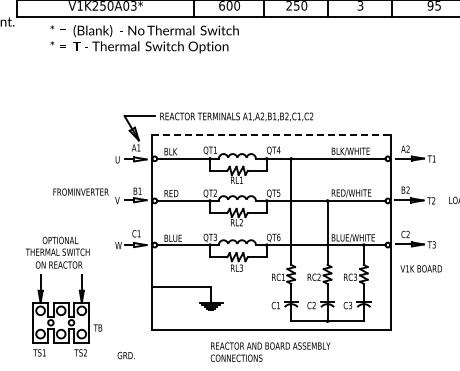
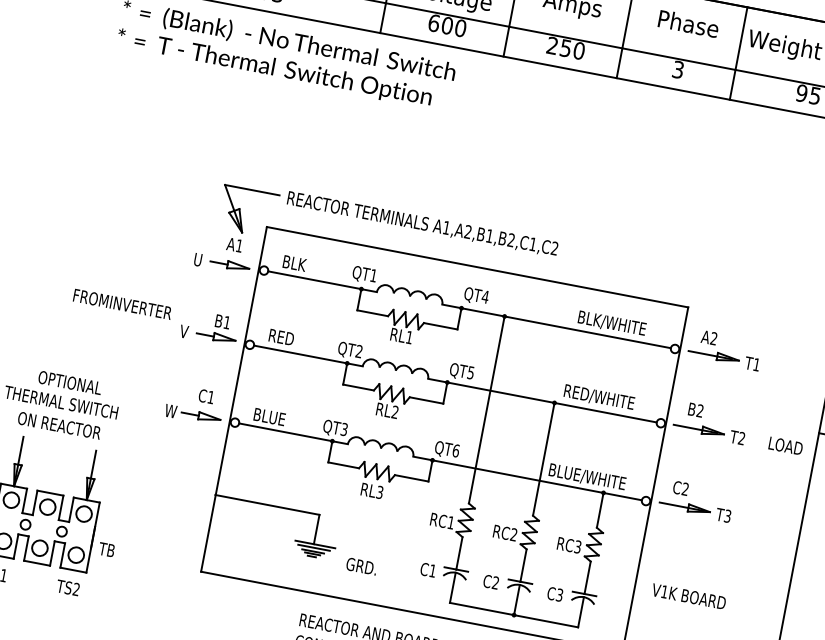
line: (271, 134) -> (478, 266), dashed -> solid
text: (420, 268) -> (687, 595), moved
text: (125, 355) -> (360, 566), moved

